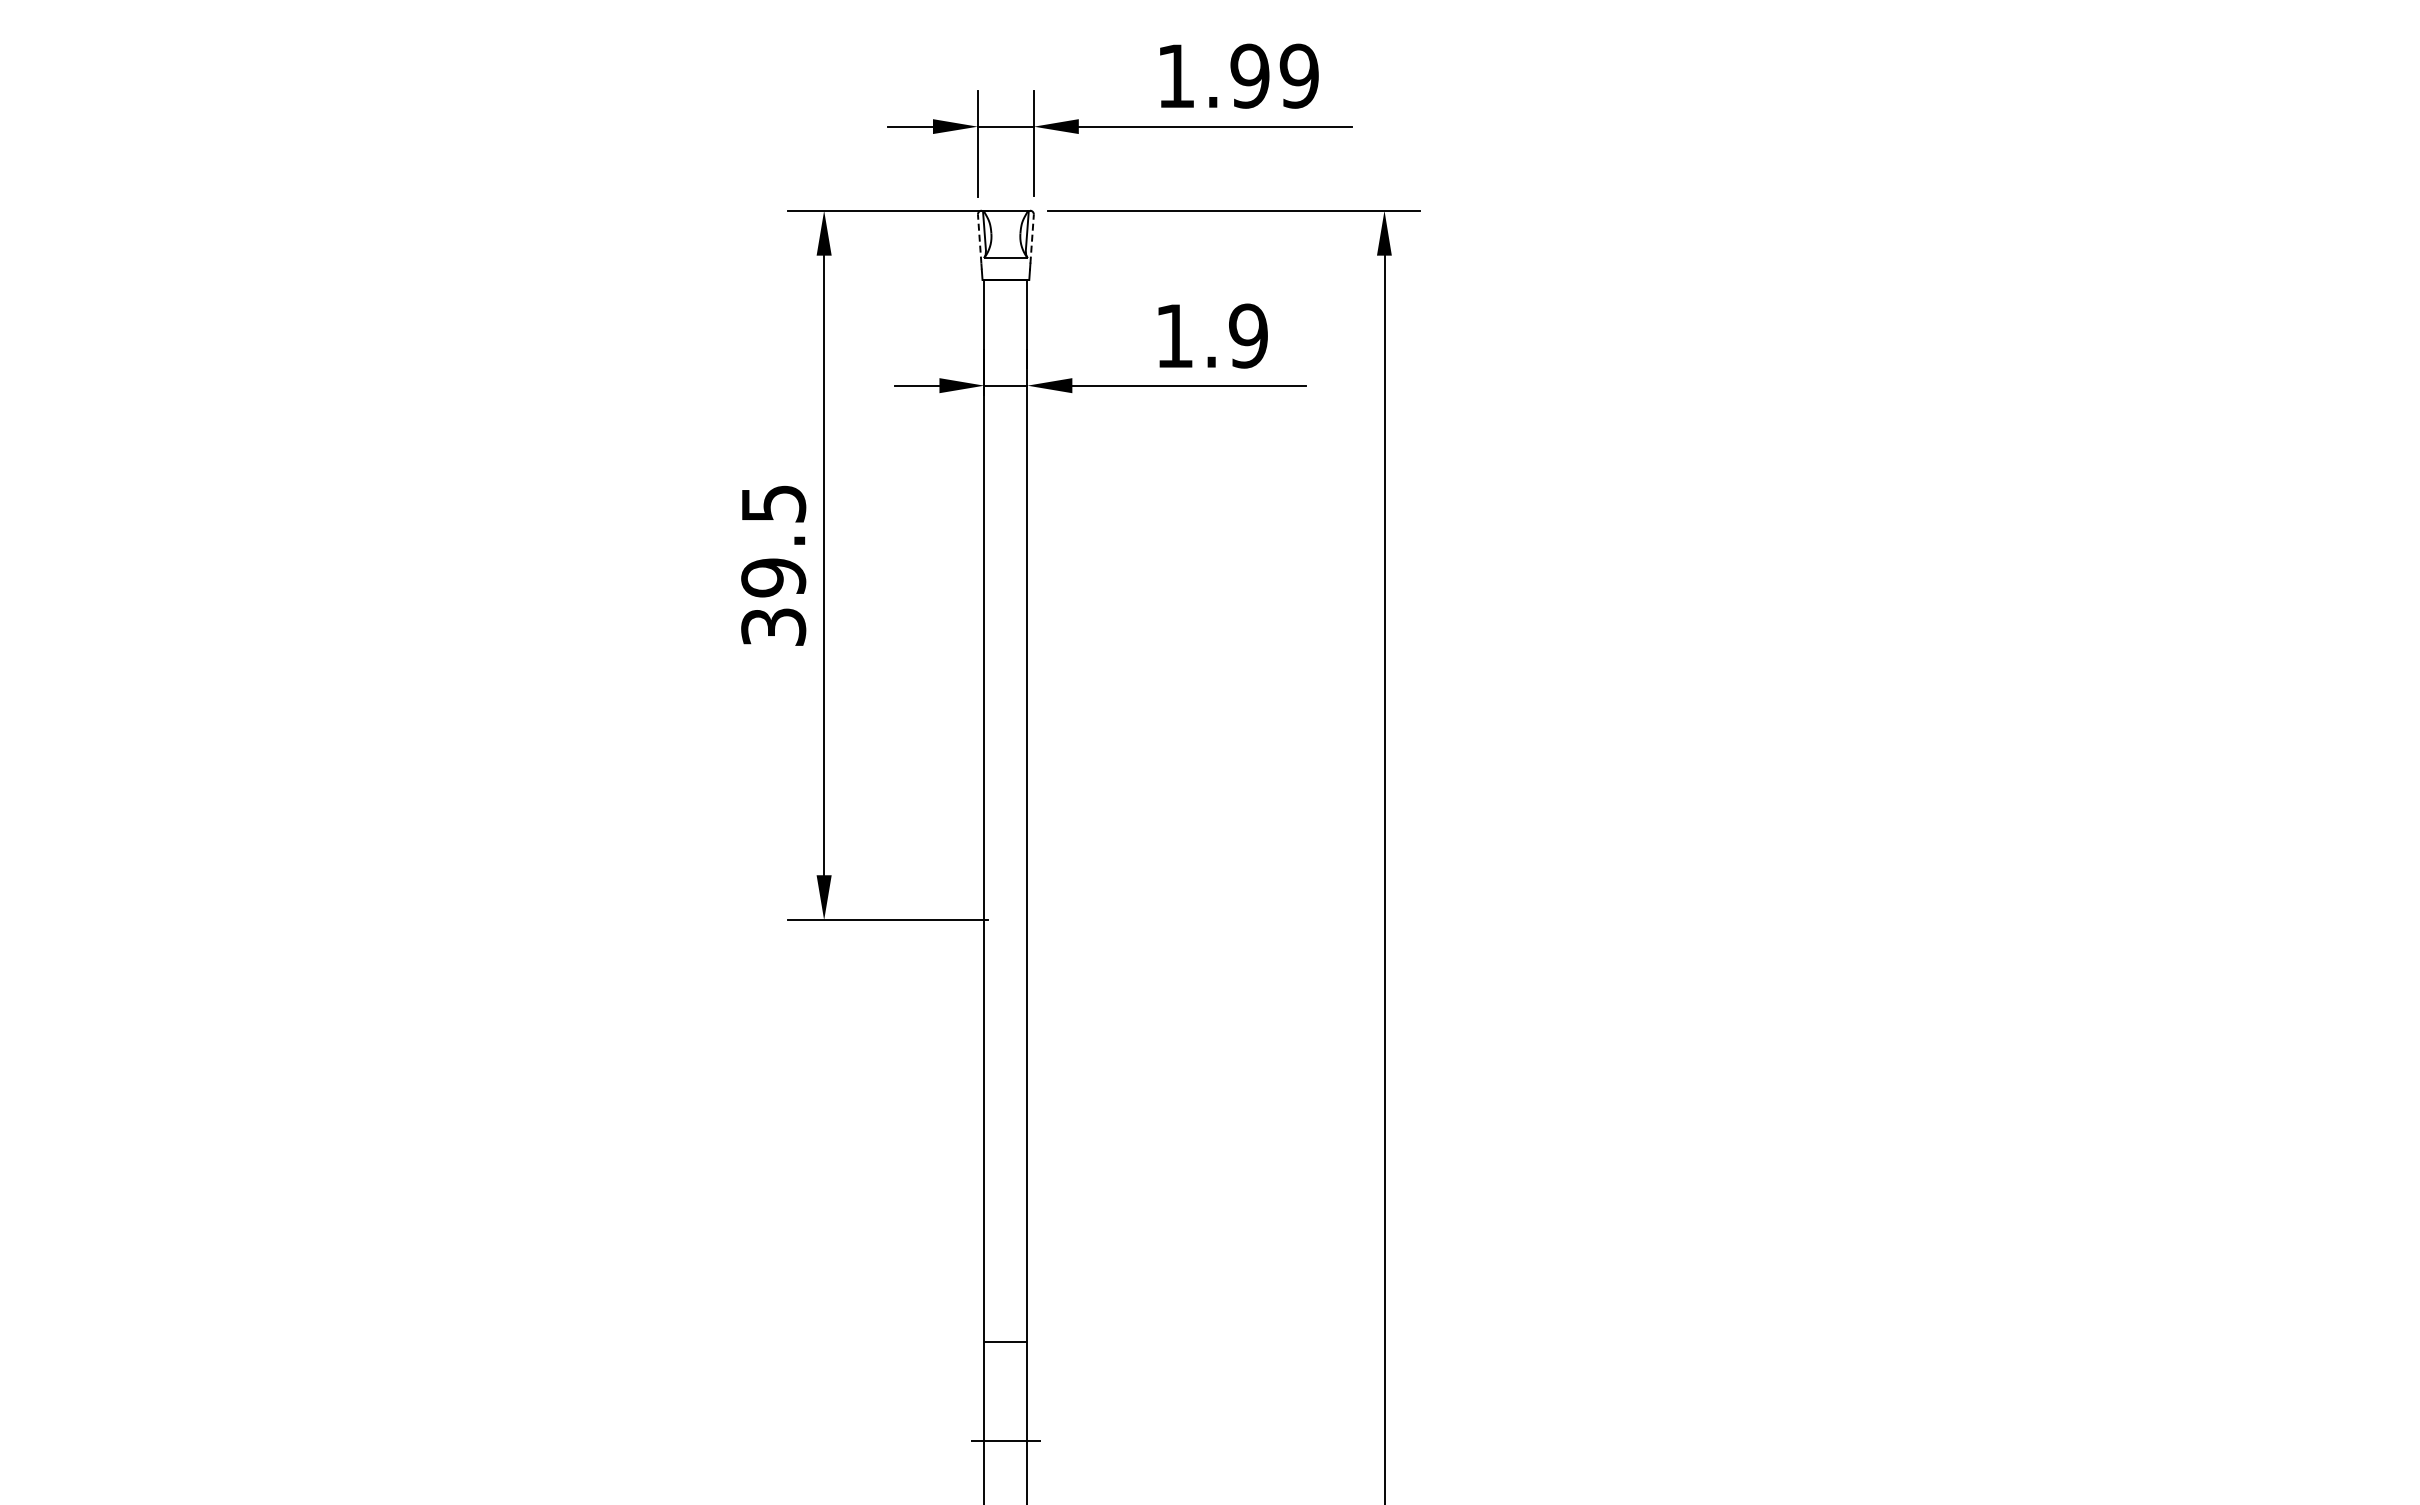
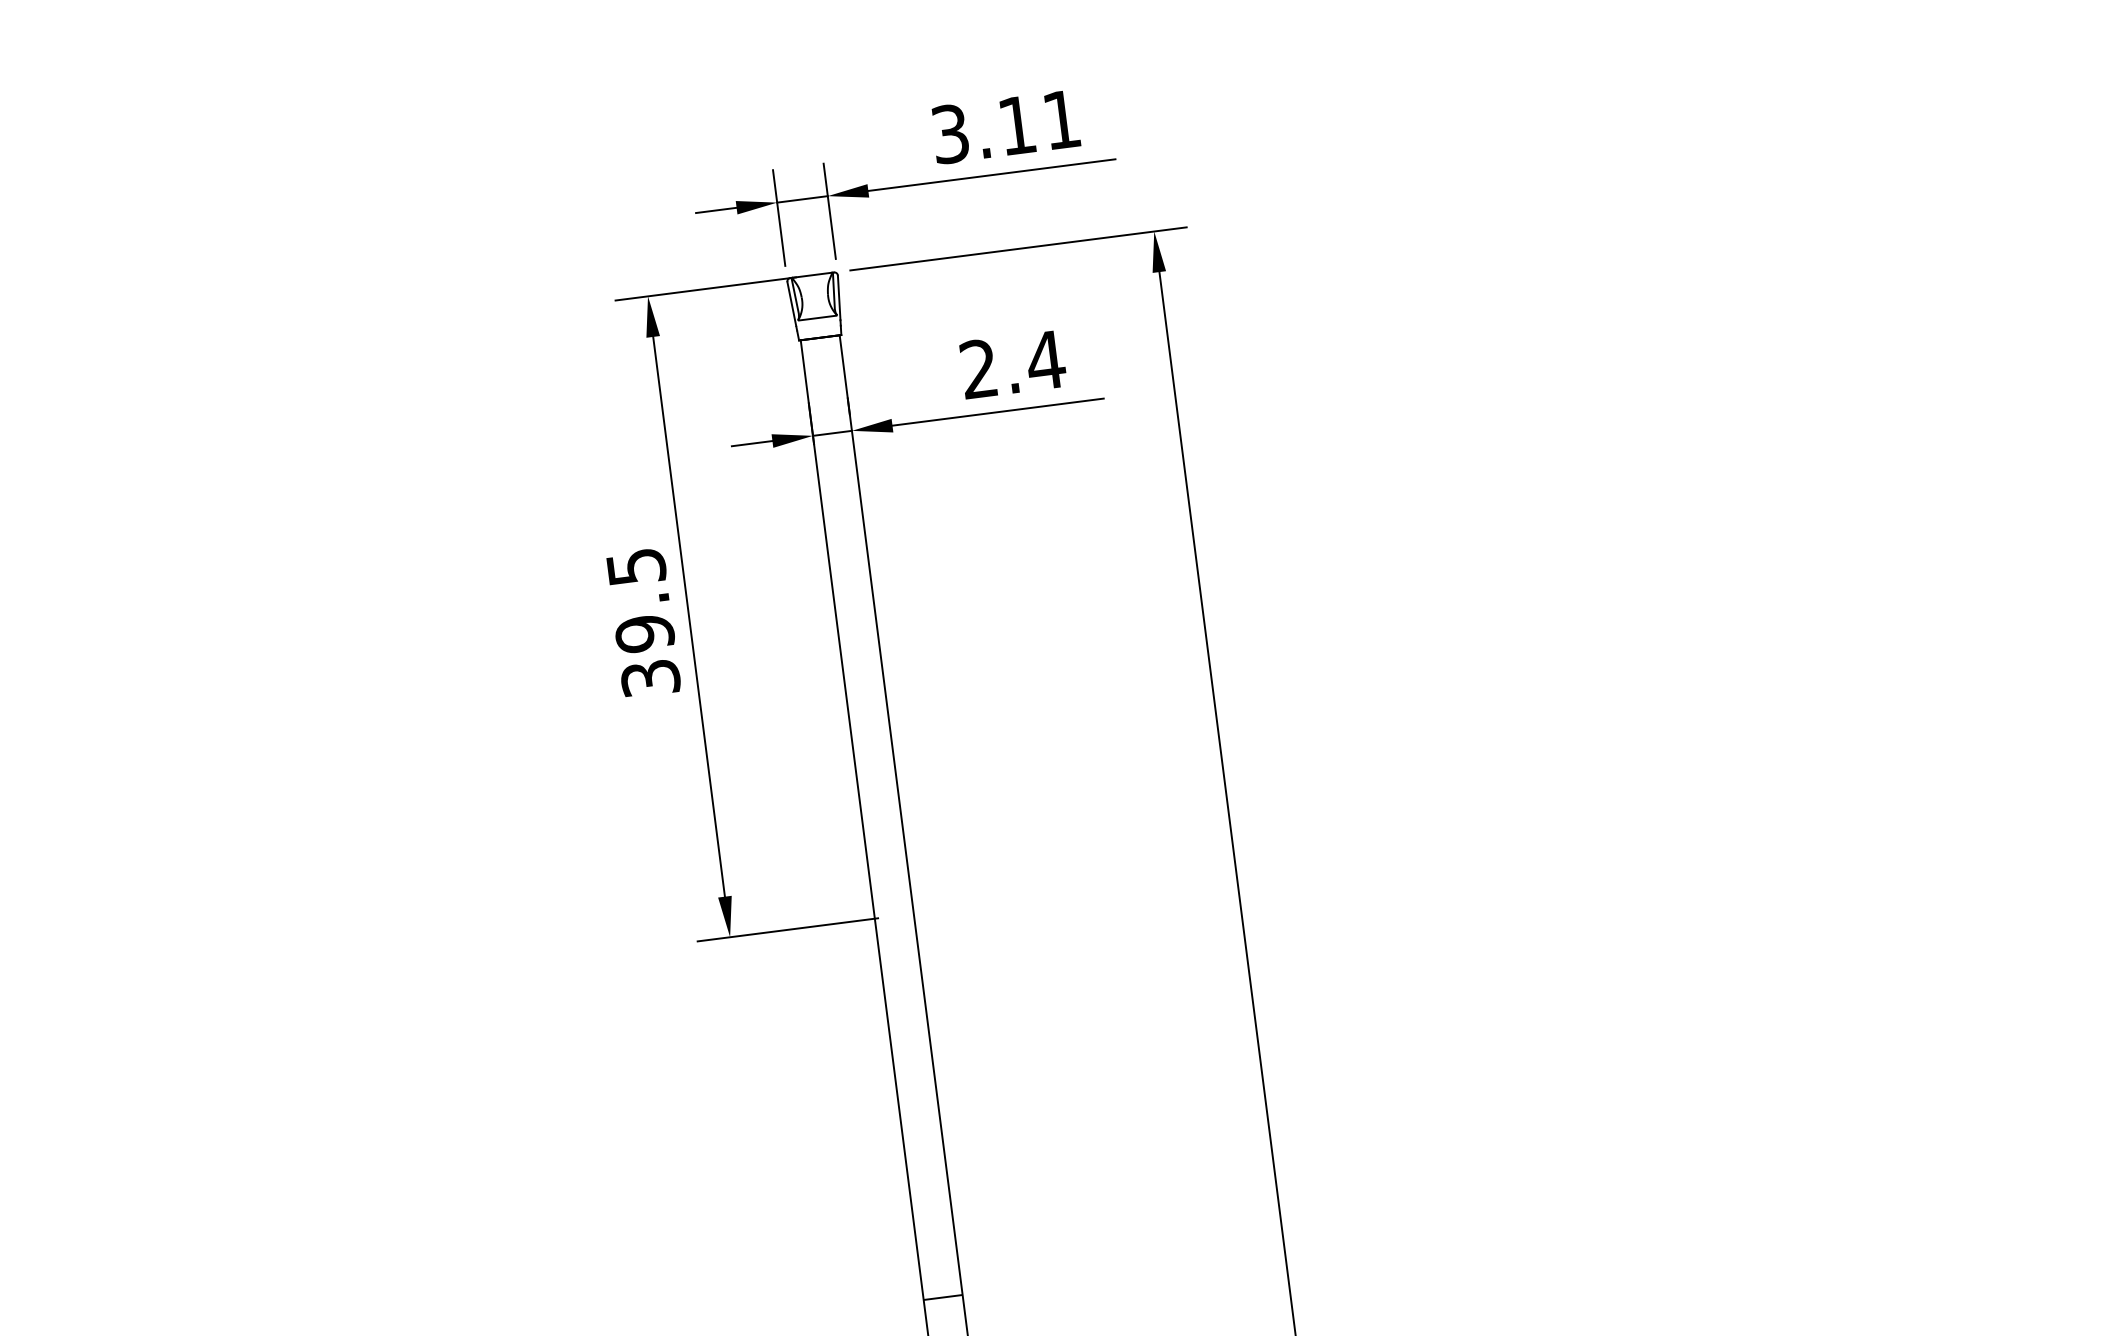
text: (1237, 75) -> (1005, 126), 1.99 -> 3.11
line: (979, 239) -> (791, 304), dashed -> solid
line: (1032, 239) -> (839, 298), dashed -> solid
text: (1211, 335) -> (1012, 364), 1.9 -> 2.4

